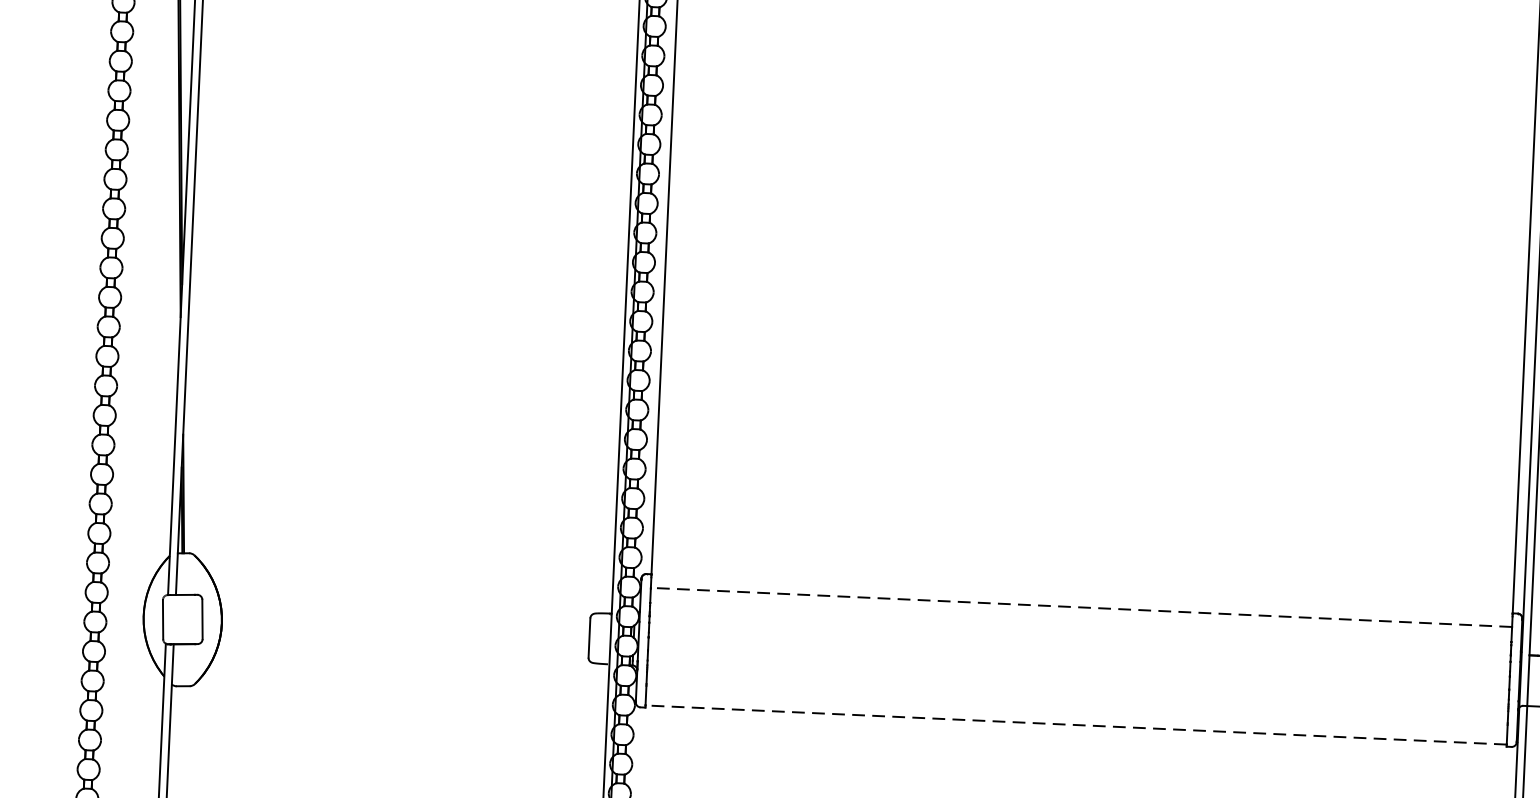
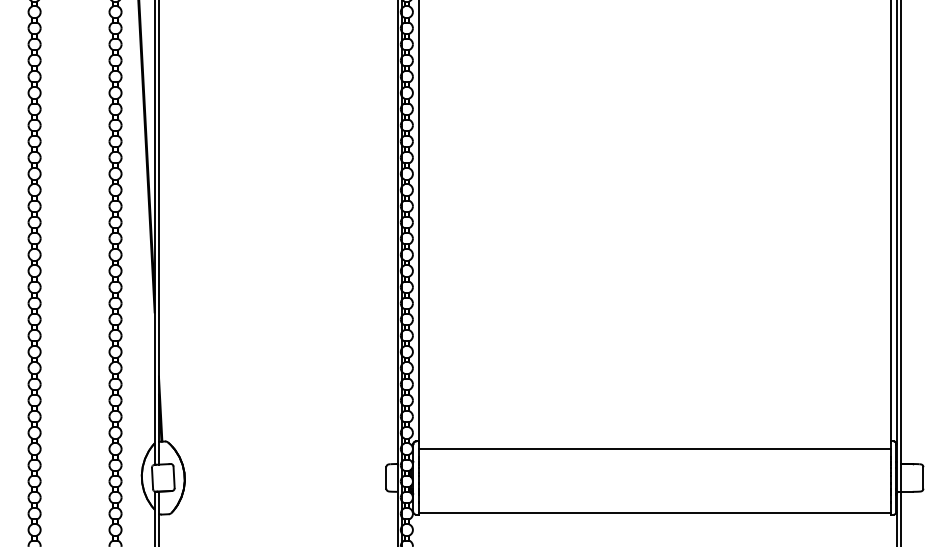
line: (1080, 606) -> (654, 448), dashed -> solid
line: (1075, 725) -> (654, 513), dashed -> solid

